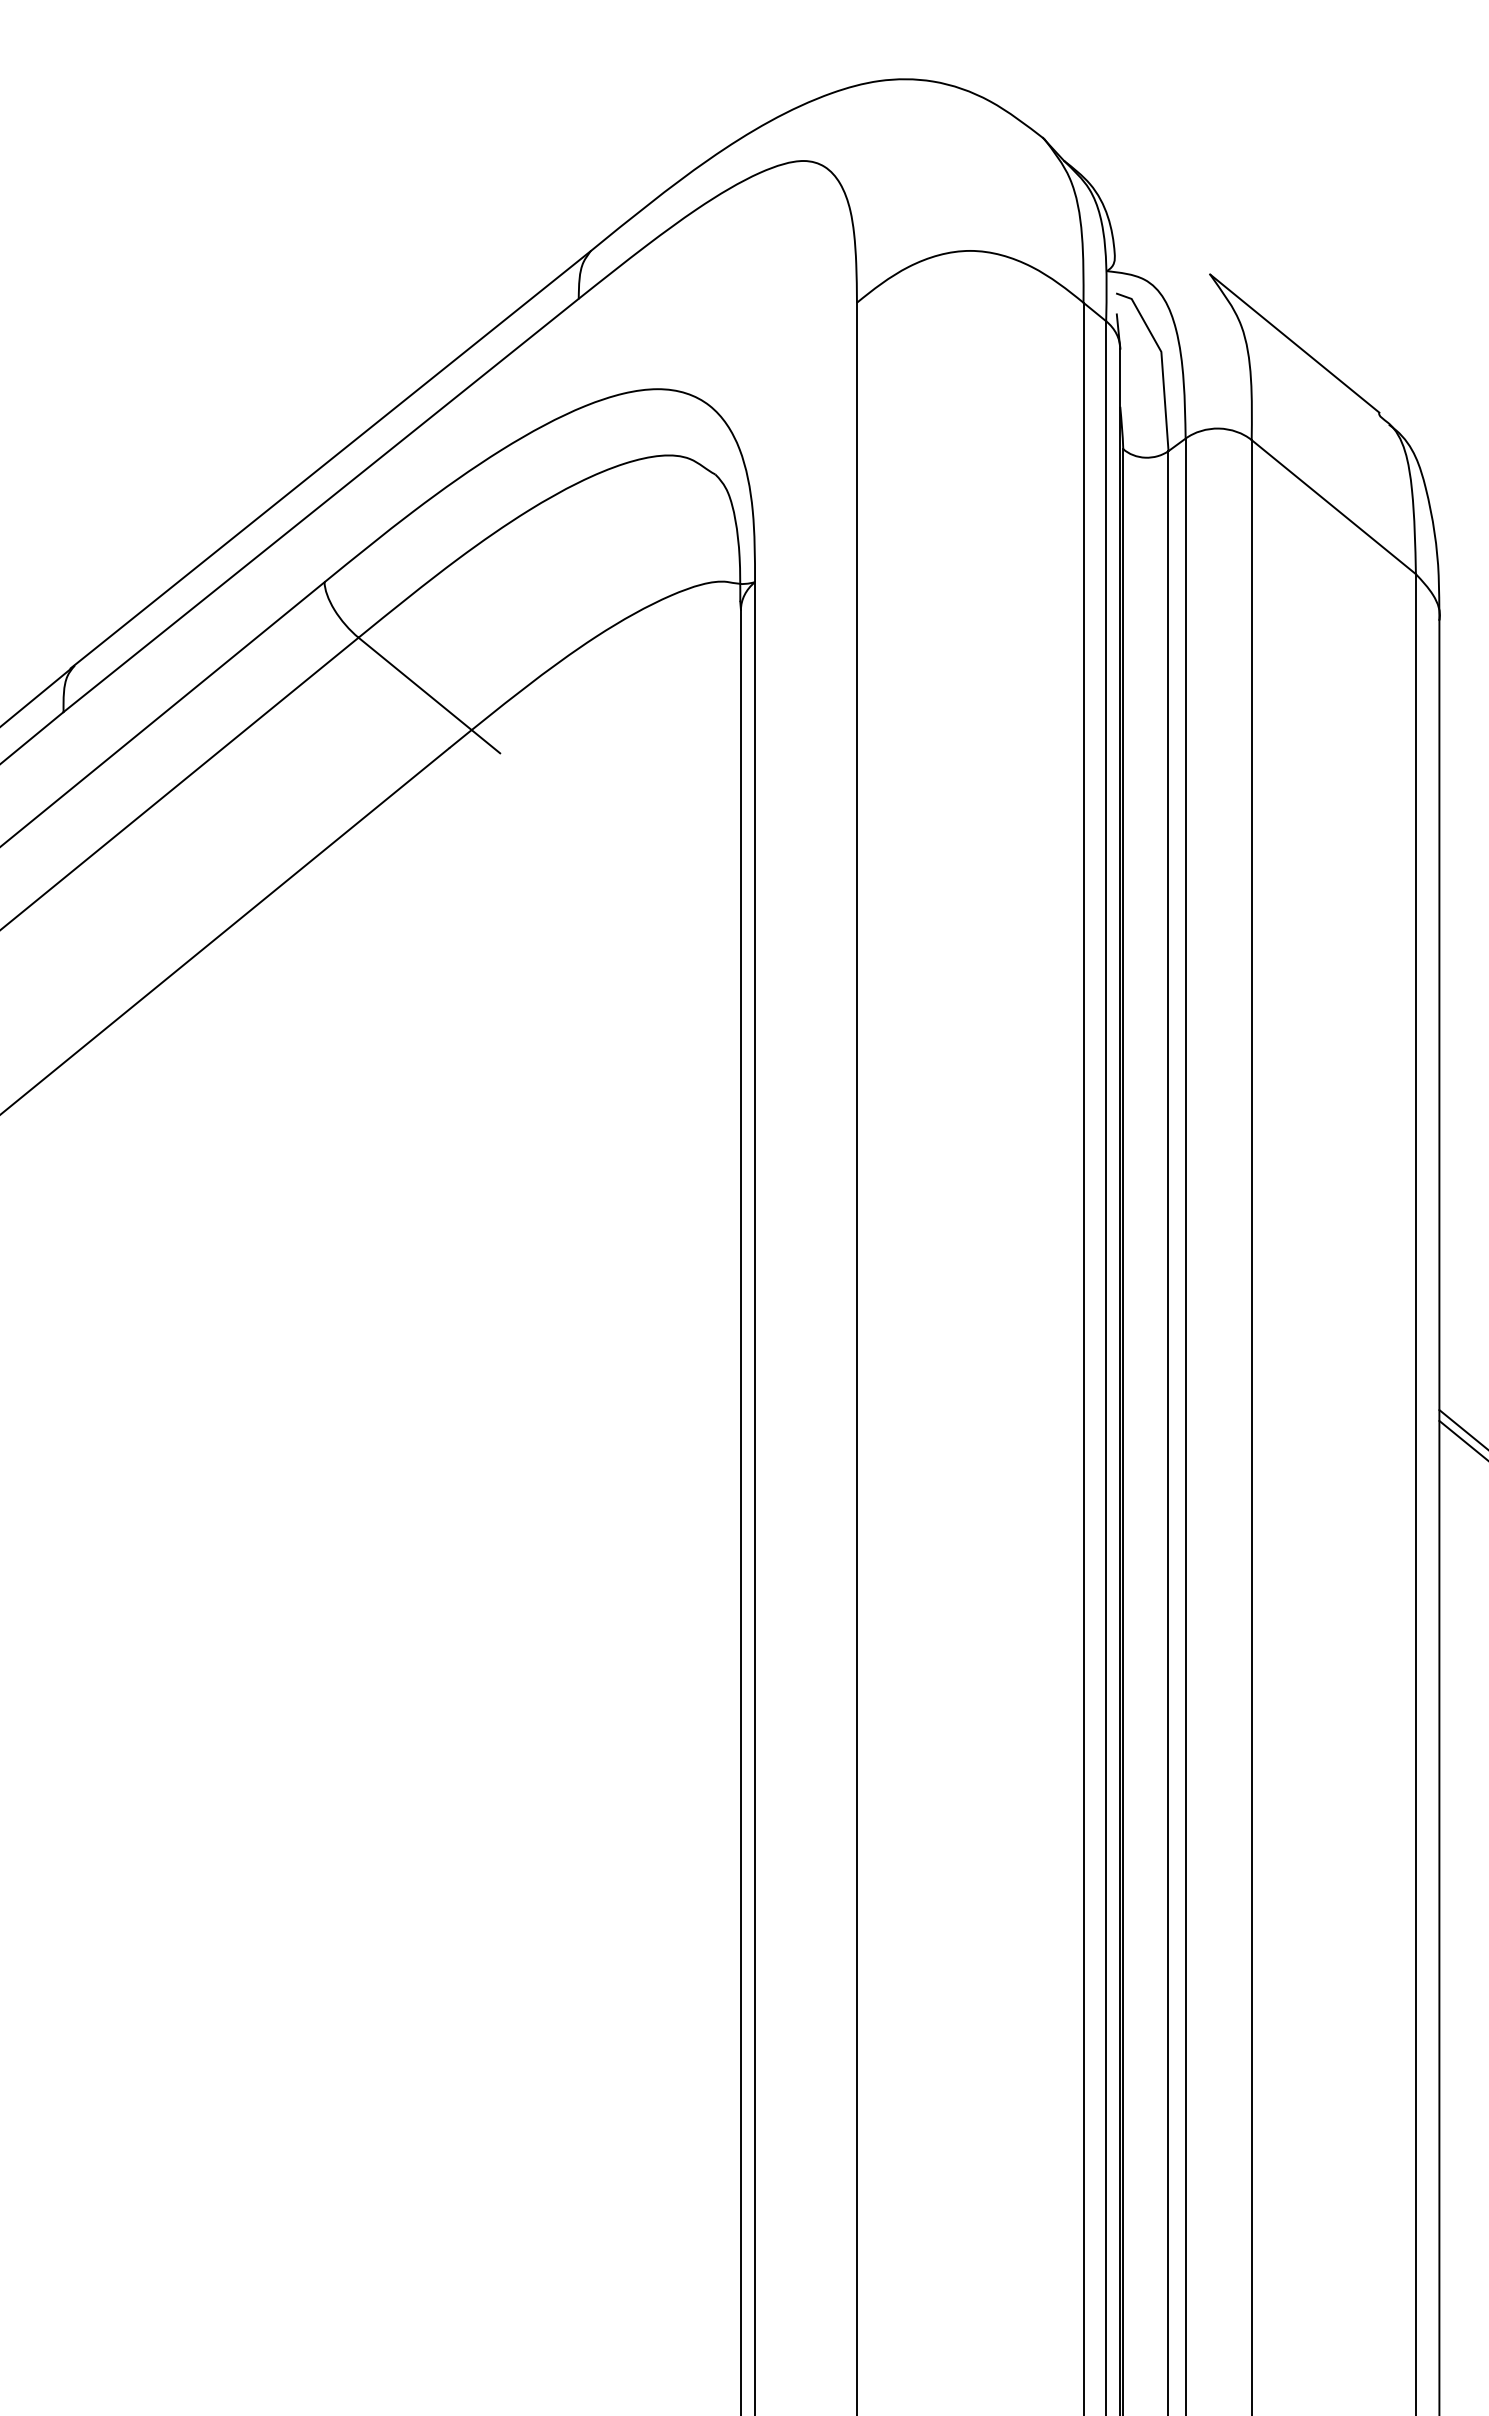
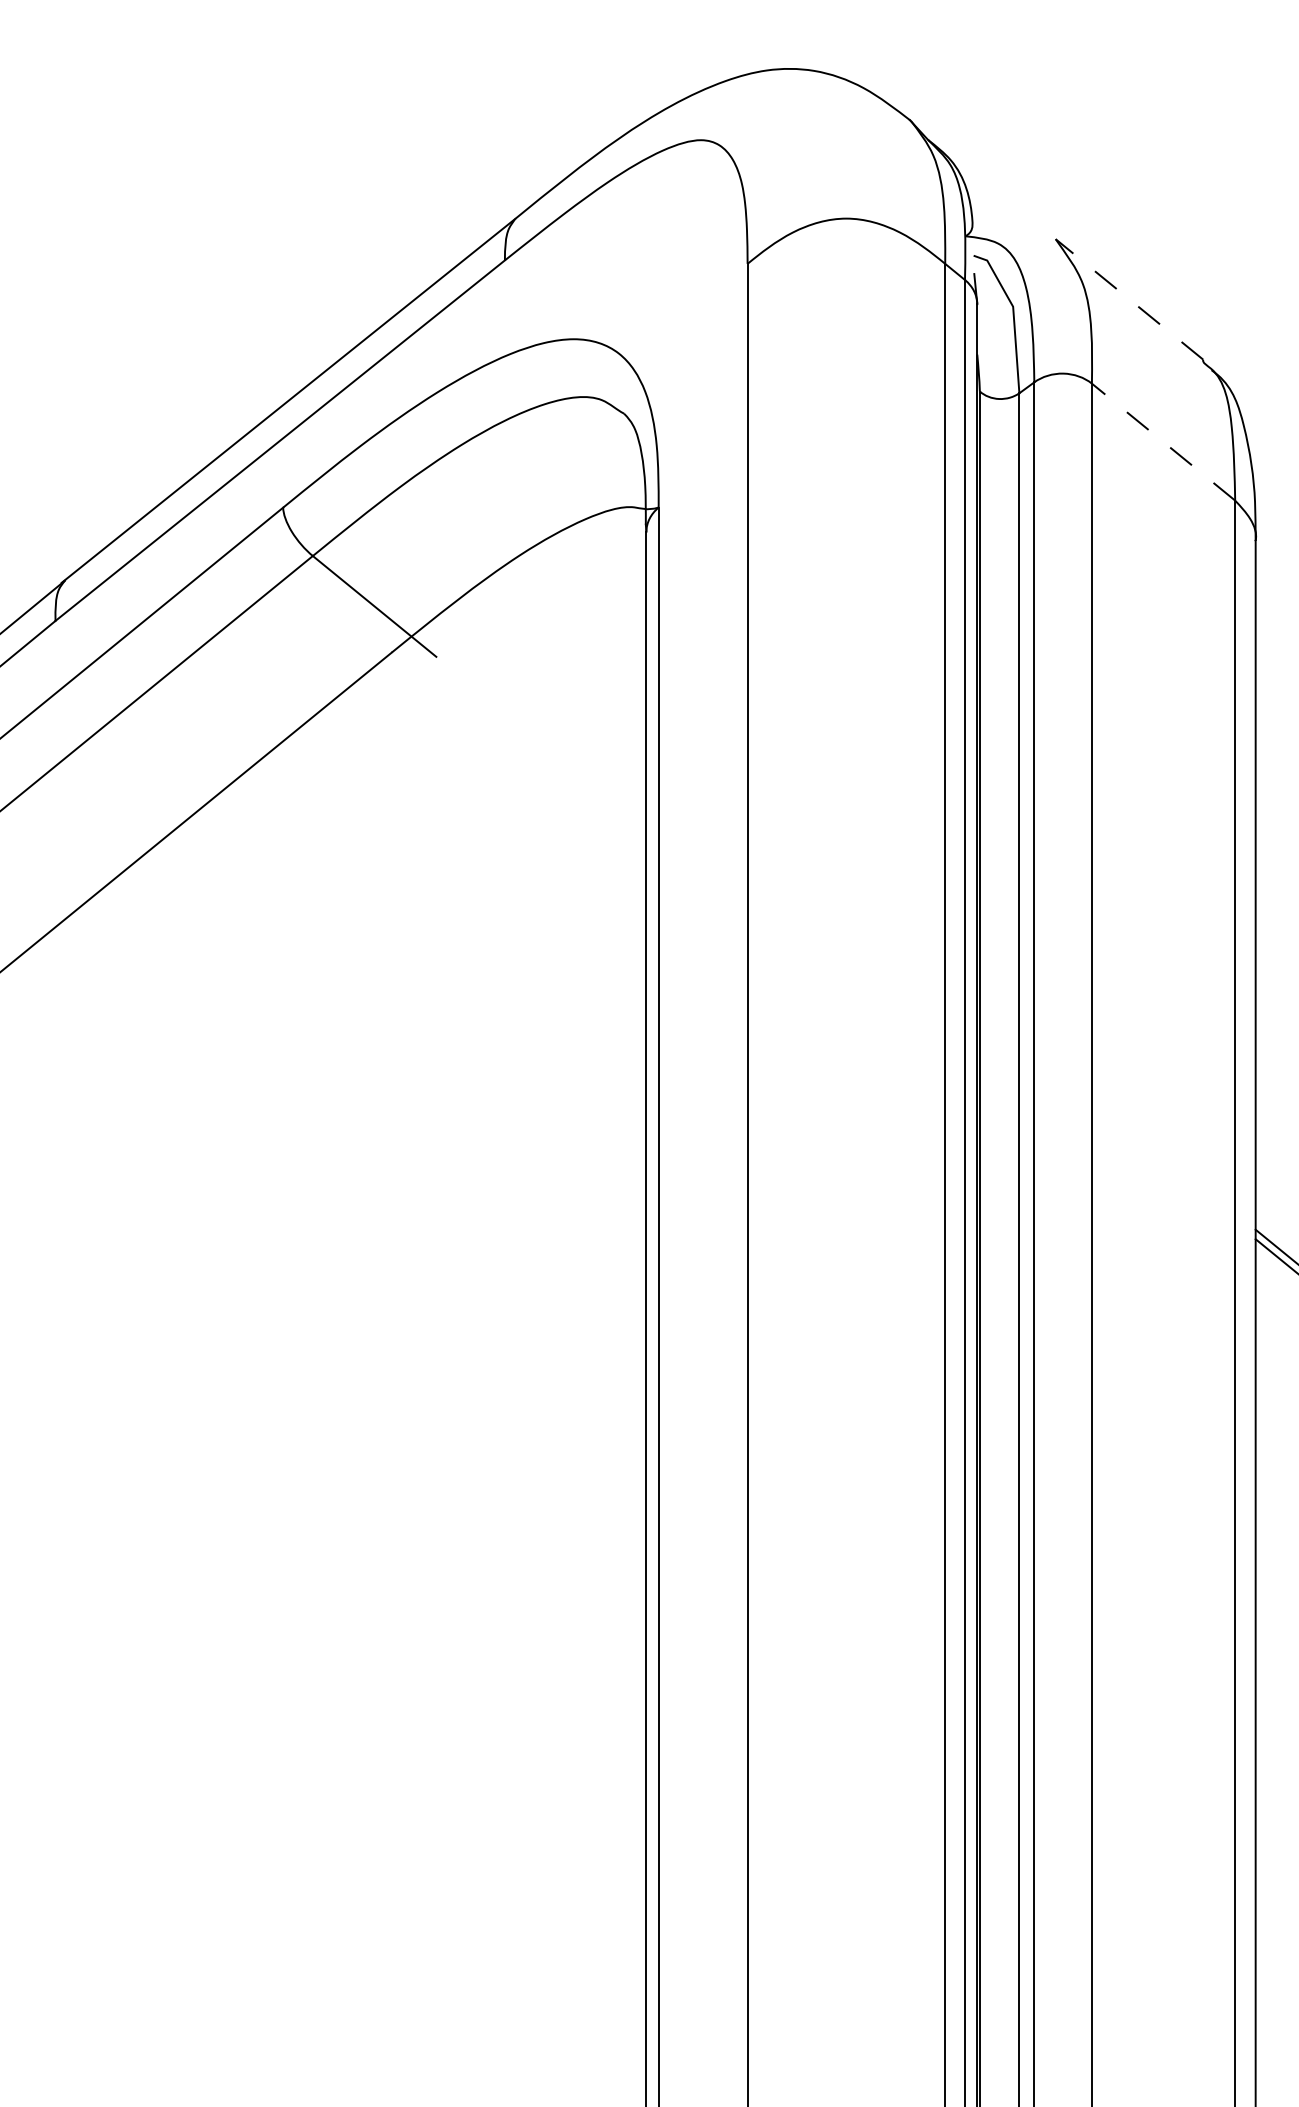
line: (1294, 343) -> (1129, 299), solid -> dashed
line: (1333, 506) -> (1163, 441), solid -> dashed

